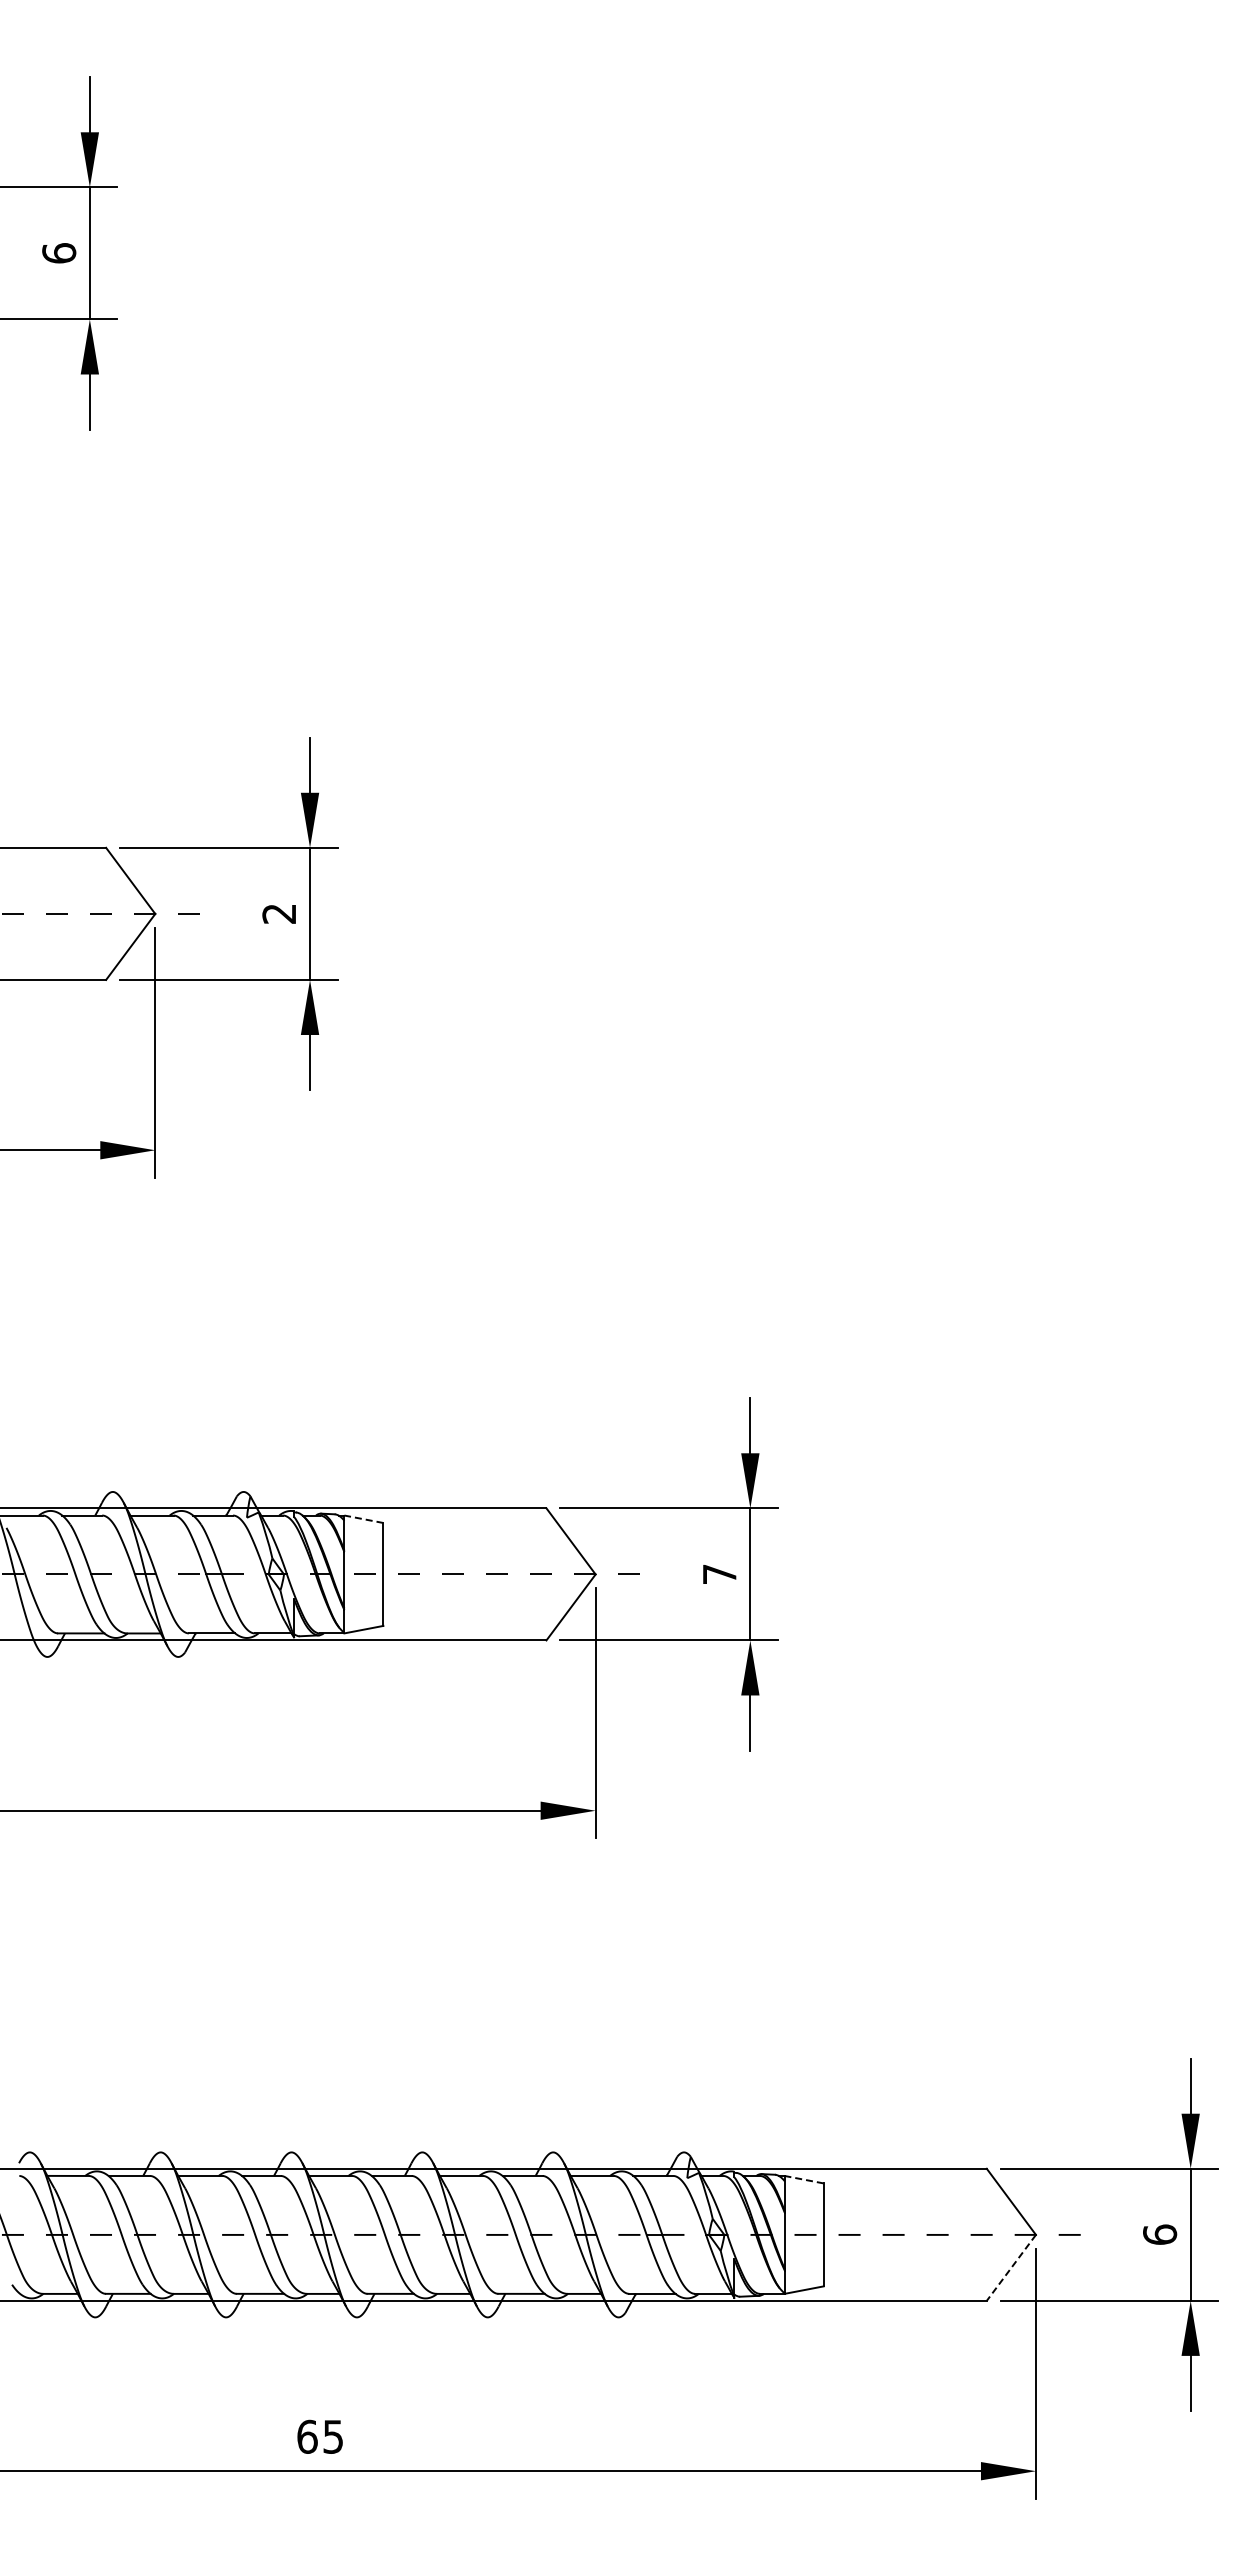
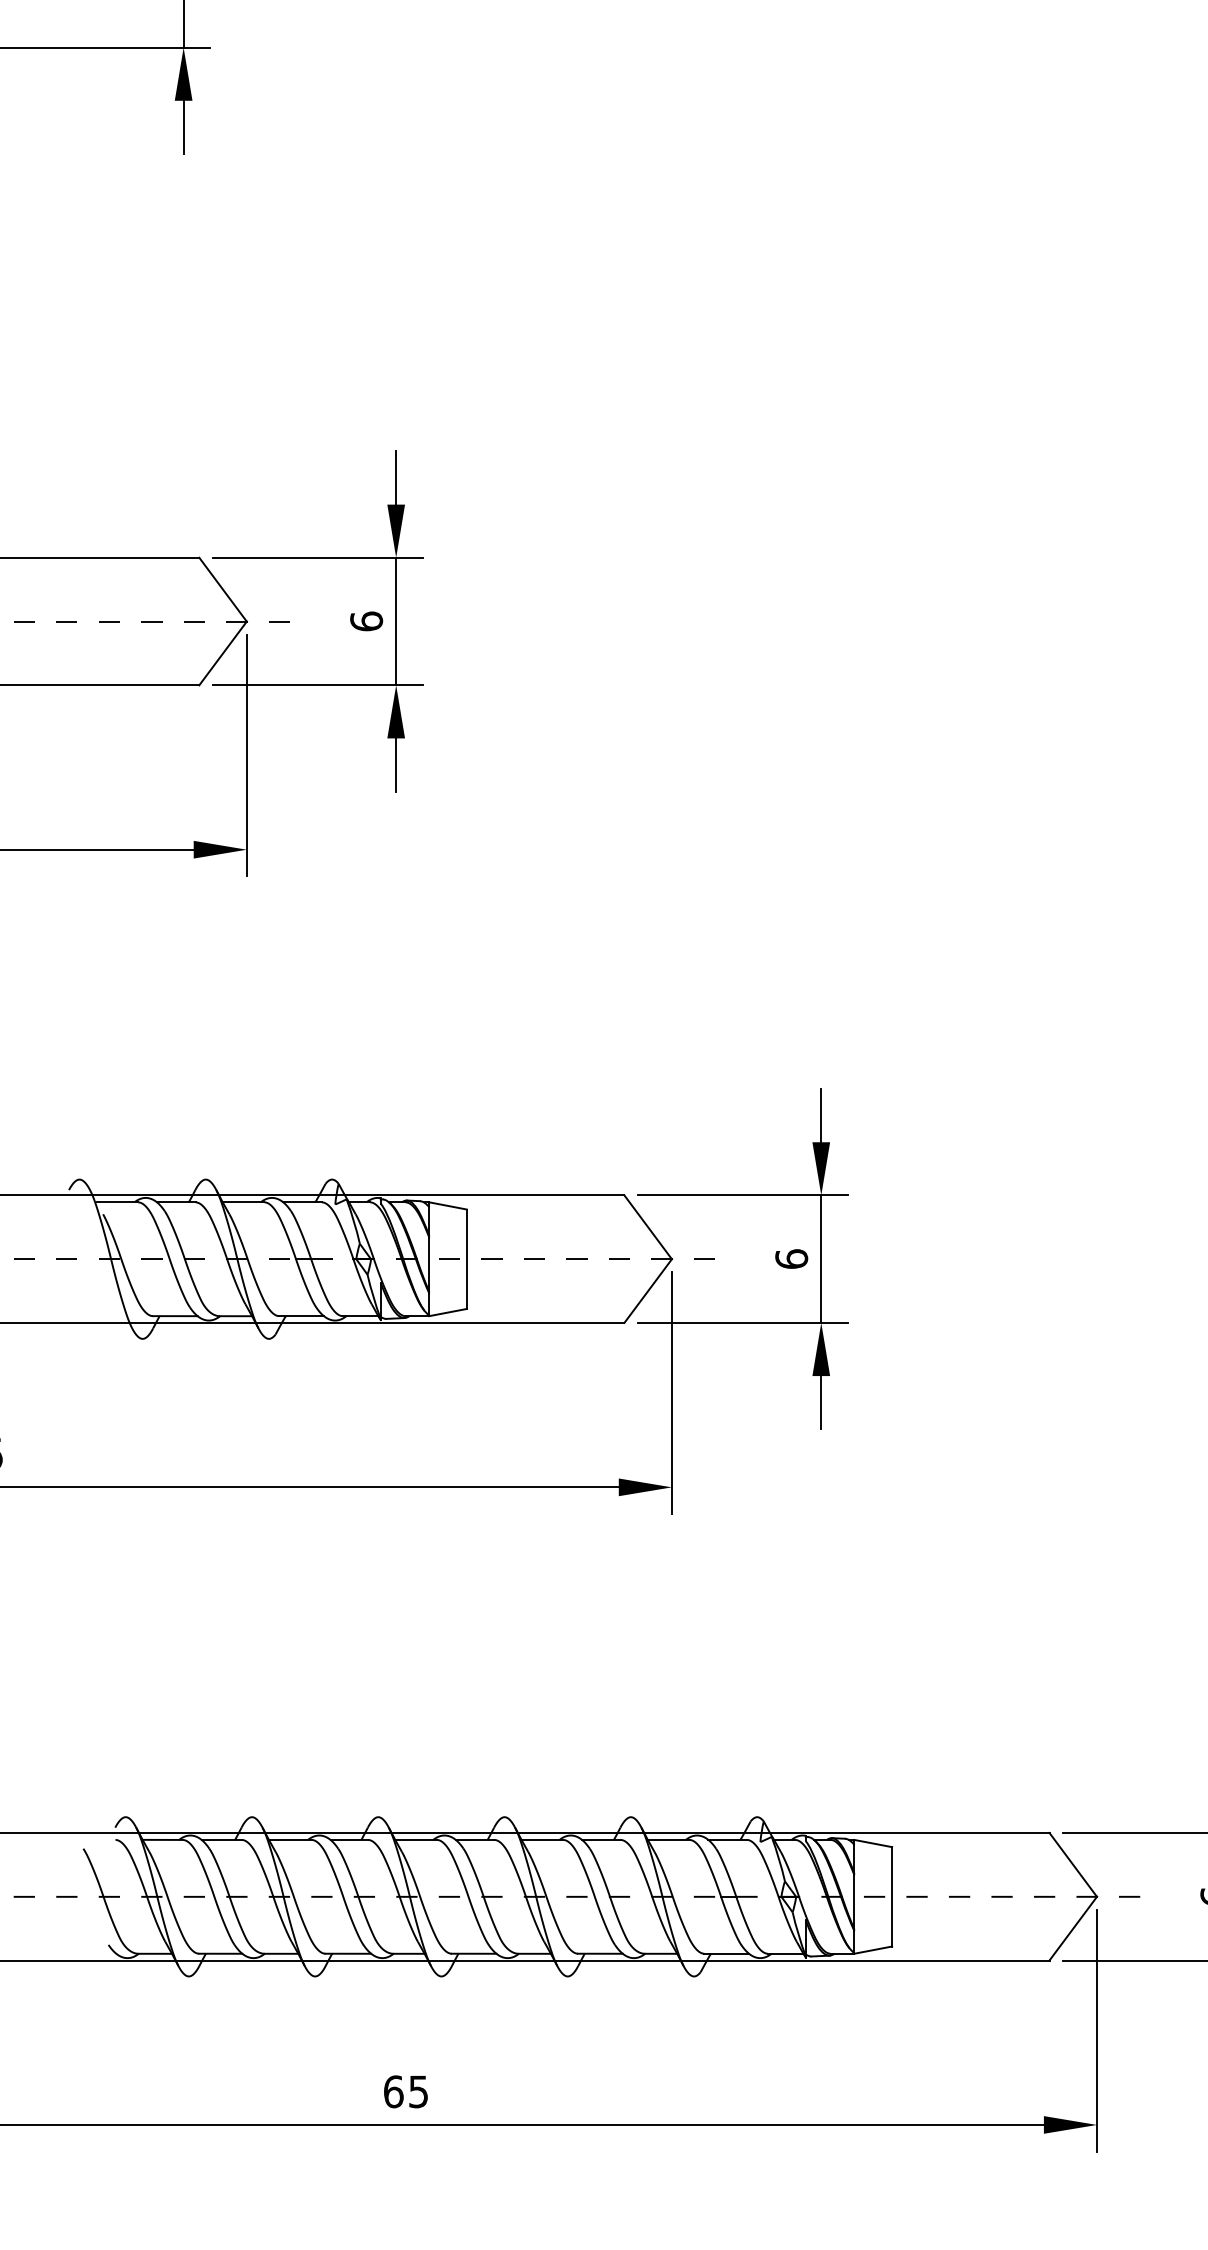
text: (279, 913) -> (366, 621), 2 -> 6
line: (363, 1519) -> (447, 1206), dashed -> solid
text: (719, 1574) -> (791, 1259), 7 -> 6
line: (804, 2179) -> (873, 1843), dashed -> solid
line: (1011, 2268) -> (1073, 1929), dashed -> solid

